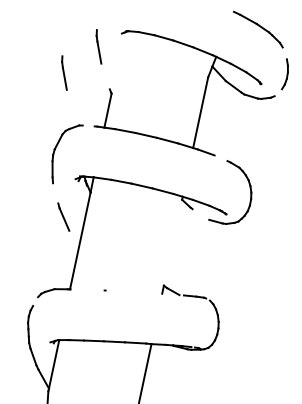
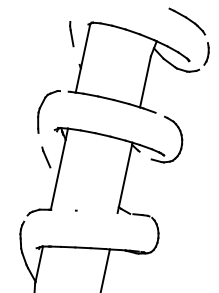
line: (117, 63) -> (85, 46), added
line: (64, 73) -> (46, 53), removed
line: (173, 242) -> (125, 175), added

